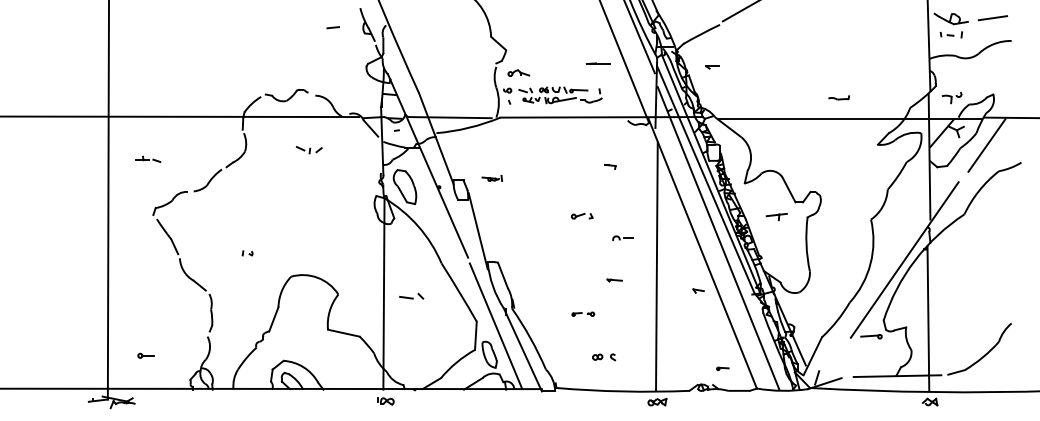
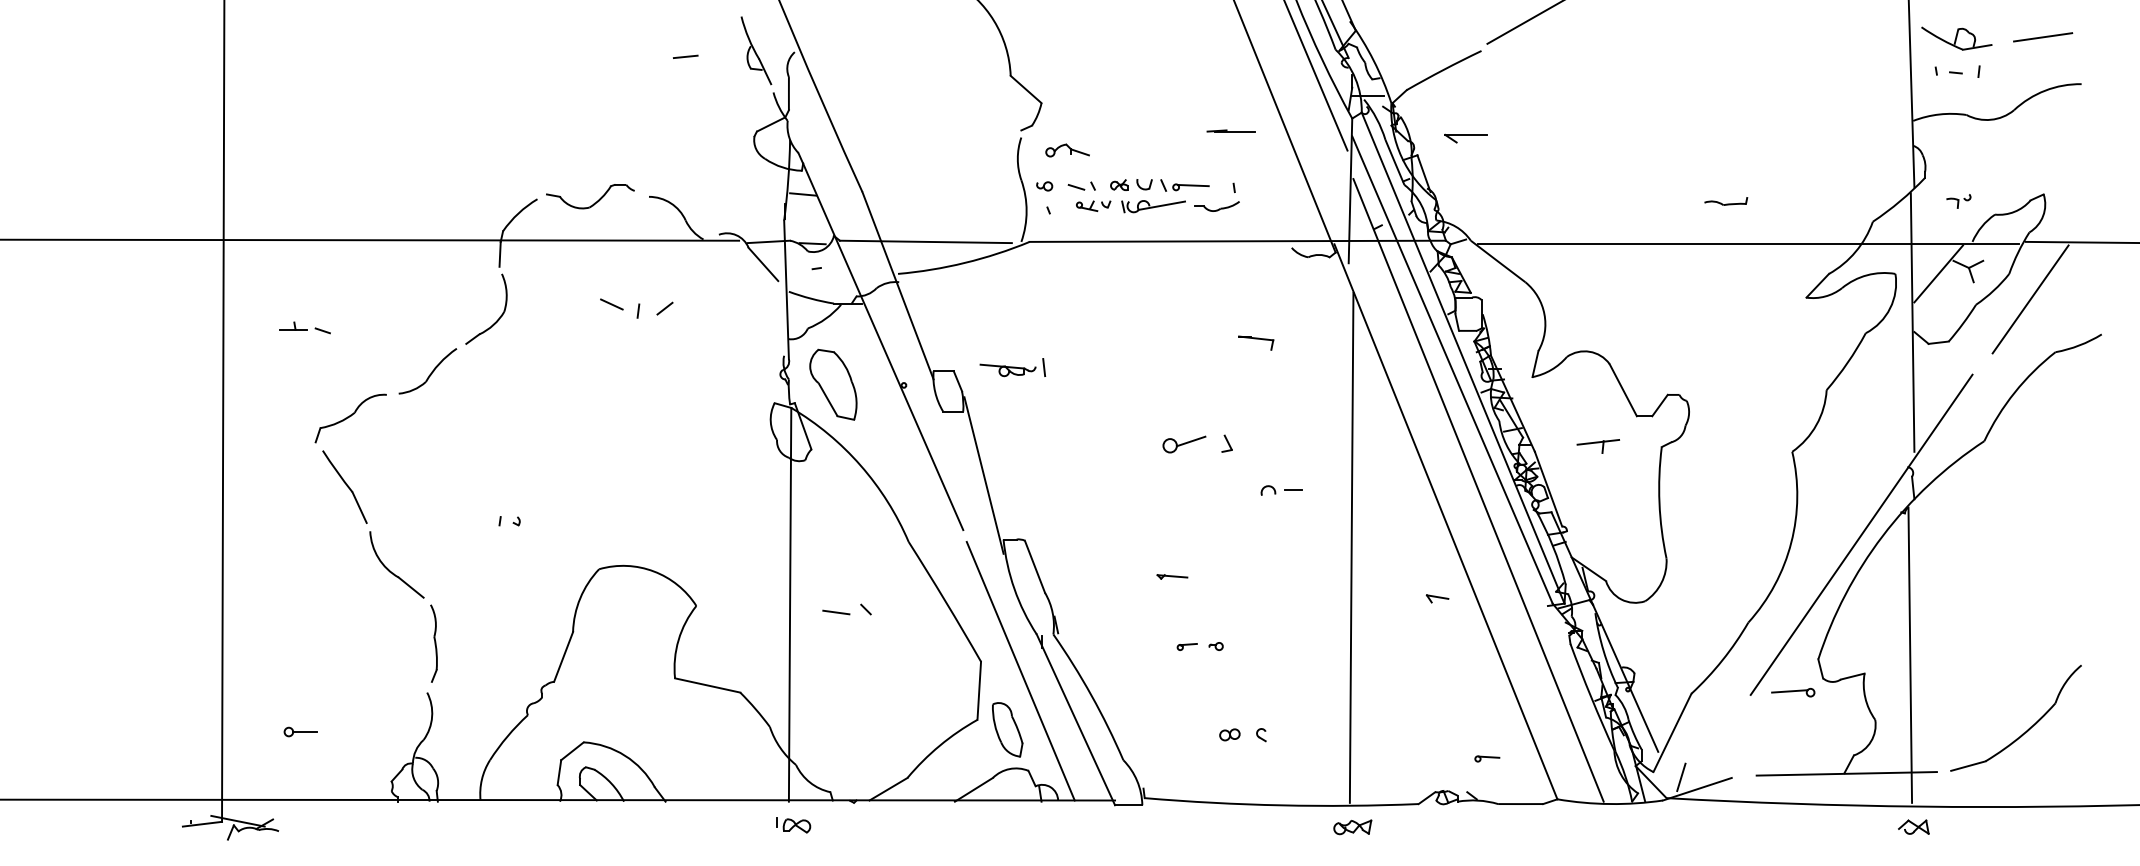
part: (712, 67) -> (1466, 138), size x1.6
part: (951, 97) -> (1957, 200), size x0.6
part: (308, 150) -> (634, 309), size x1.4
part: (610, 166) -> (1256, 342), size x1.6
part: (492, 177) -> (1013, 365), size x1.6
part: (582, 216) -> (1198, 445), size x1.6
part: (614, 280) -> (1171, 577), moved

